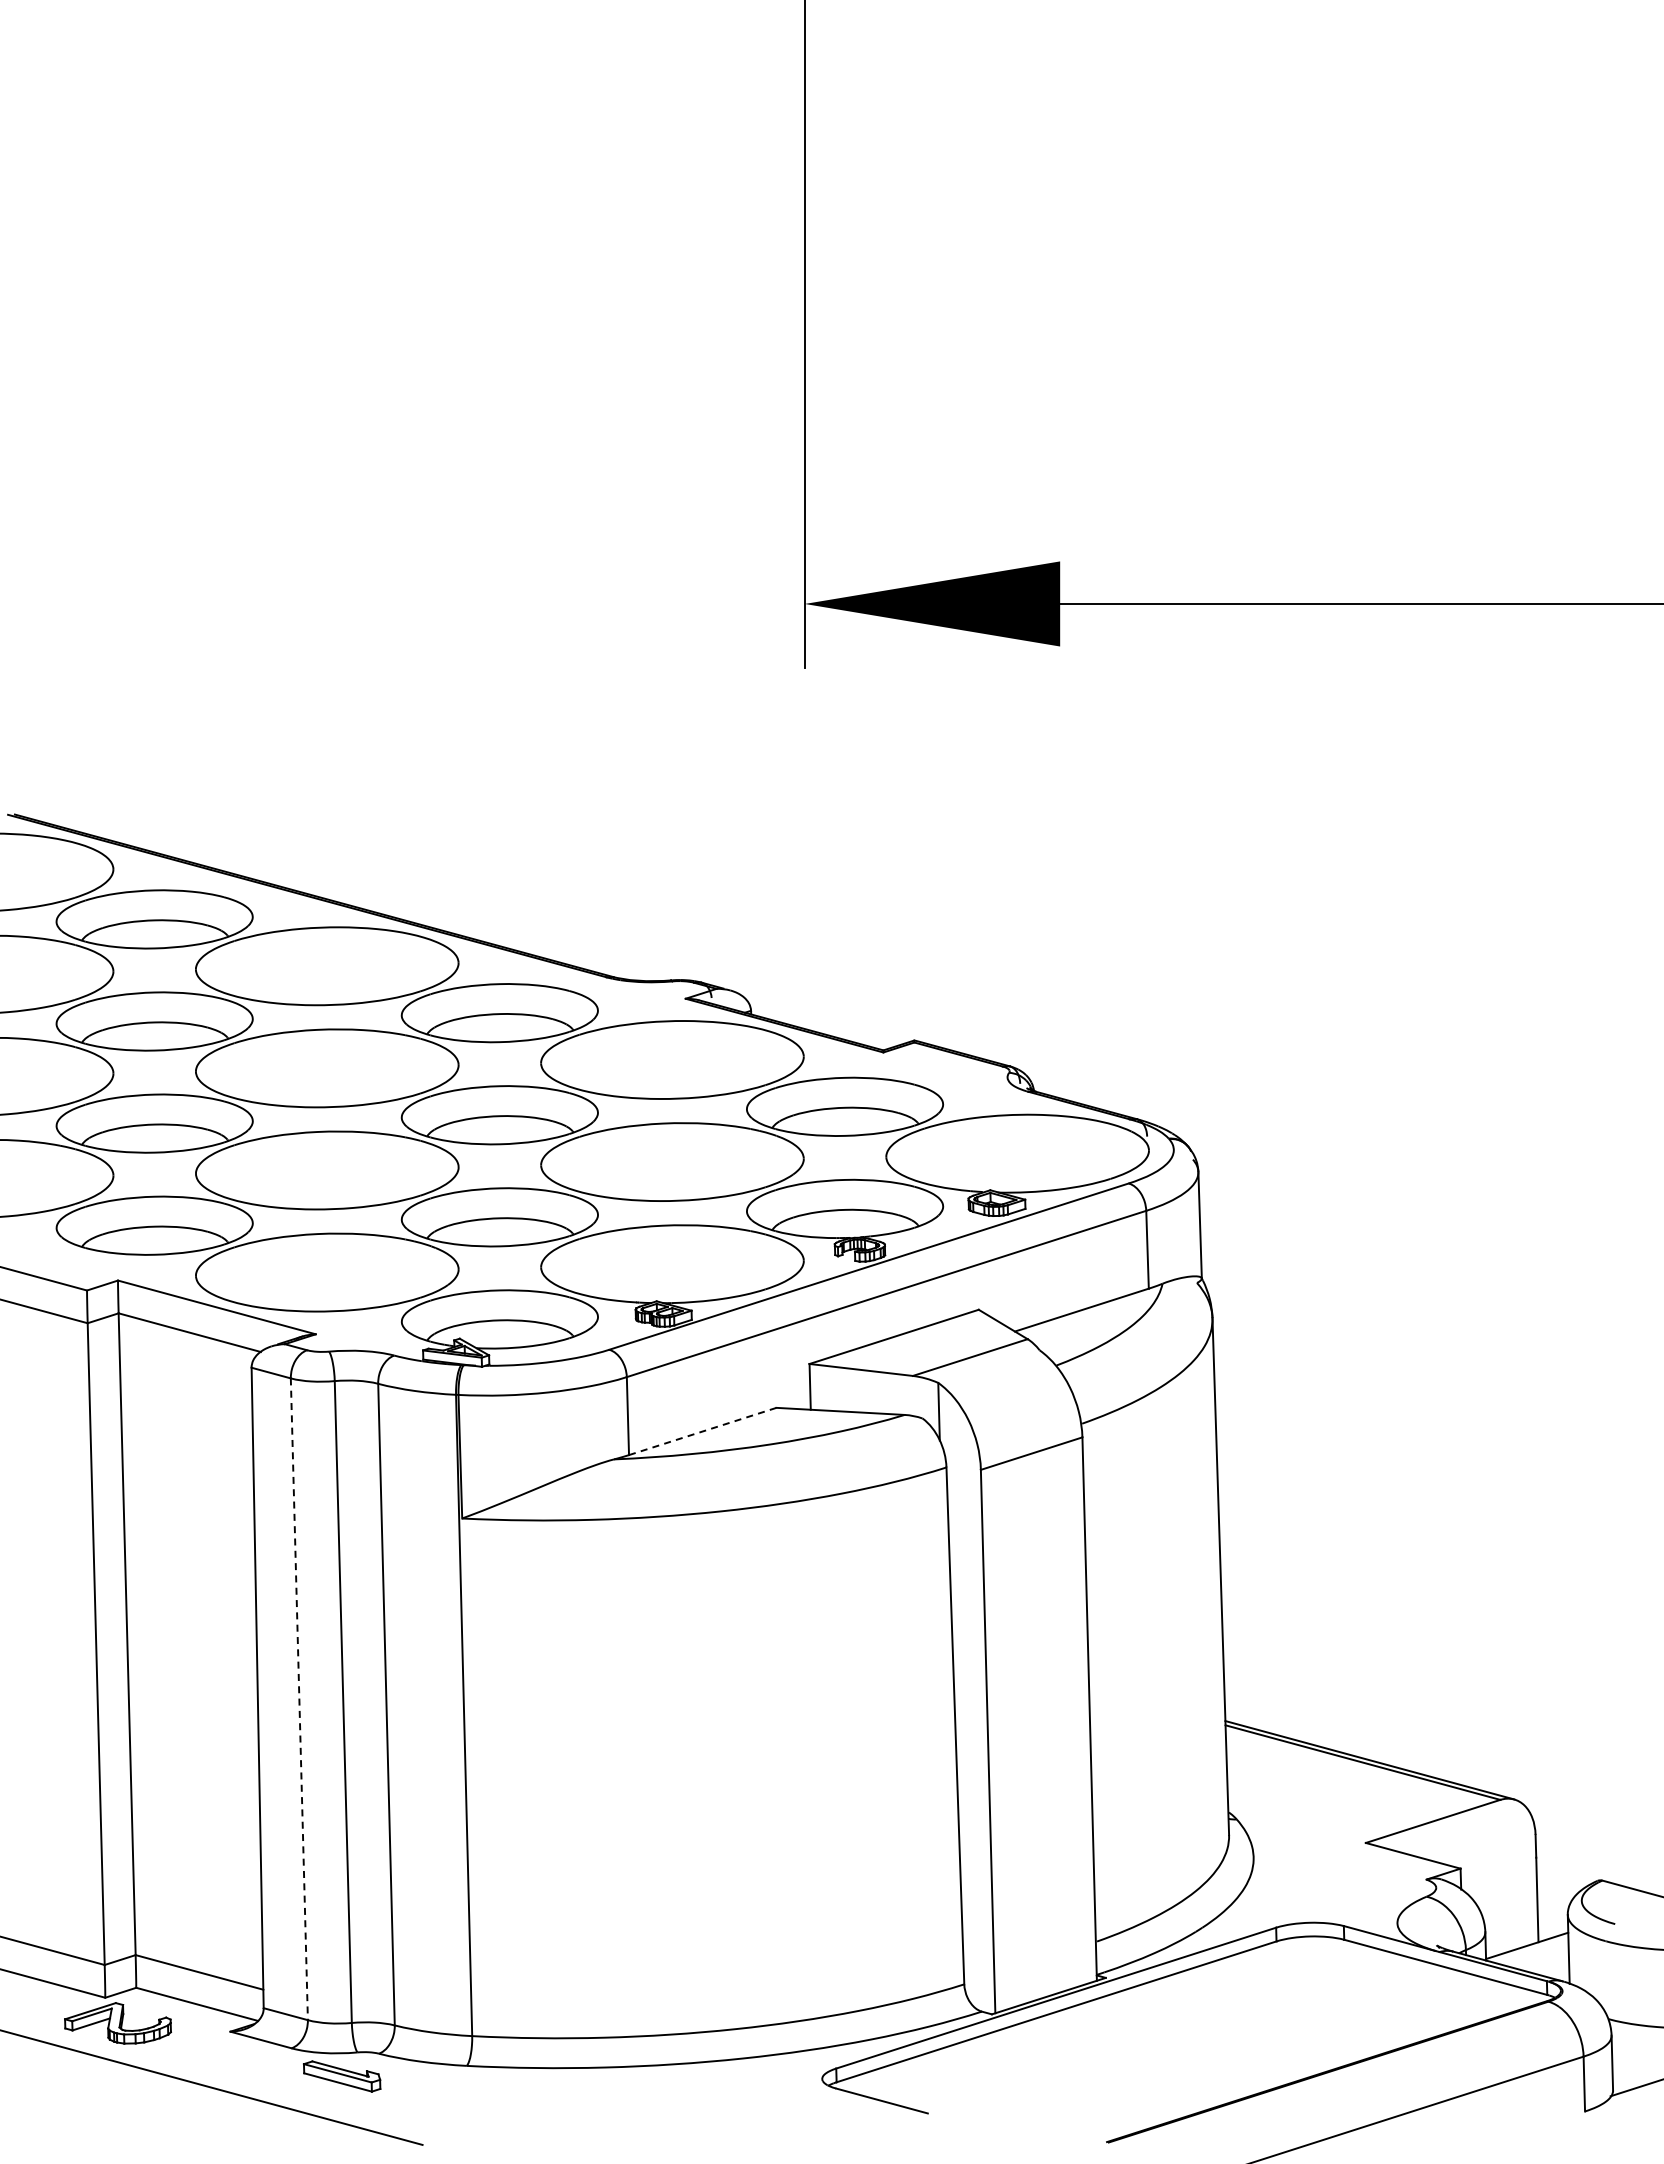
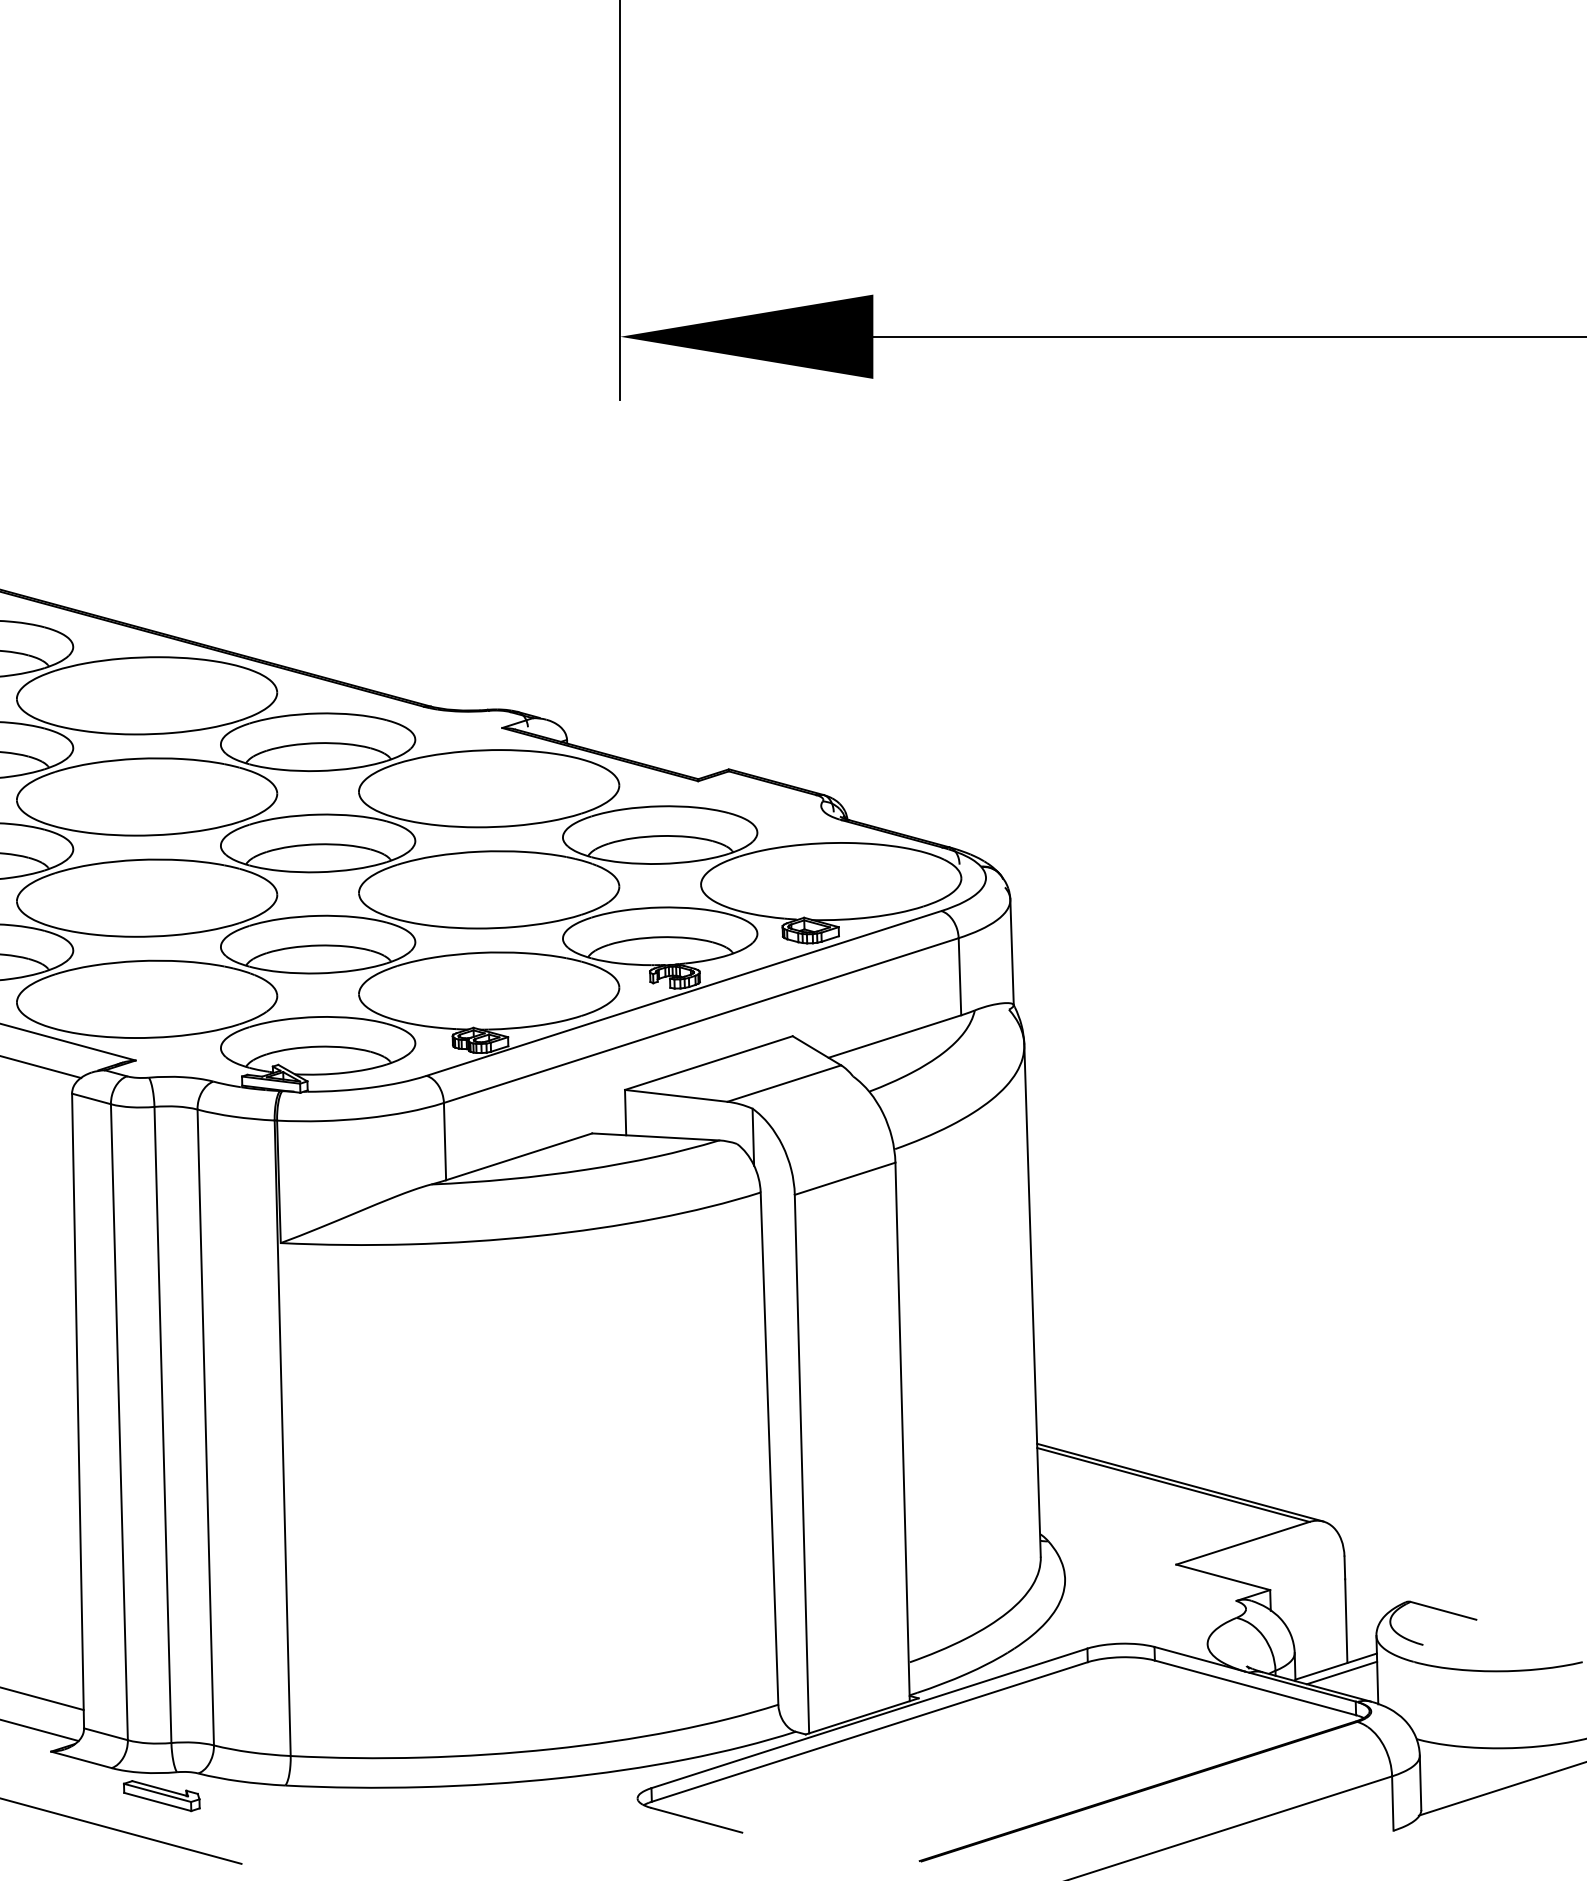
line: (702, 1431) -> (518, 1156), dashed -> solid
line: (299, 1699) -> (119, 1422), dashed -> solid
line: (1532, 1951) -> (1341, 1672), added

